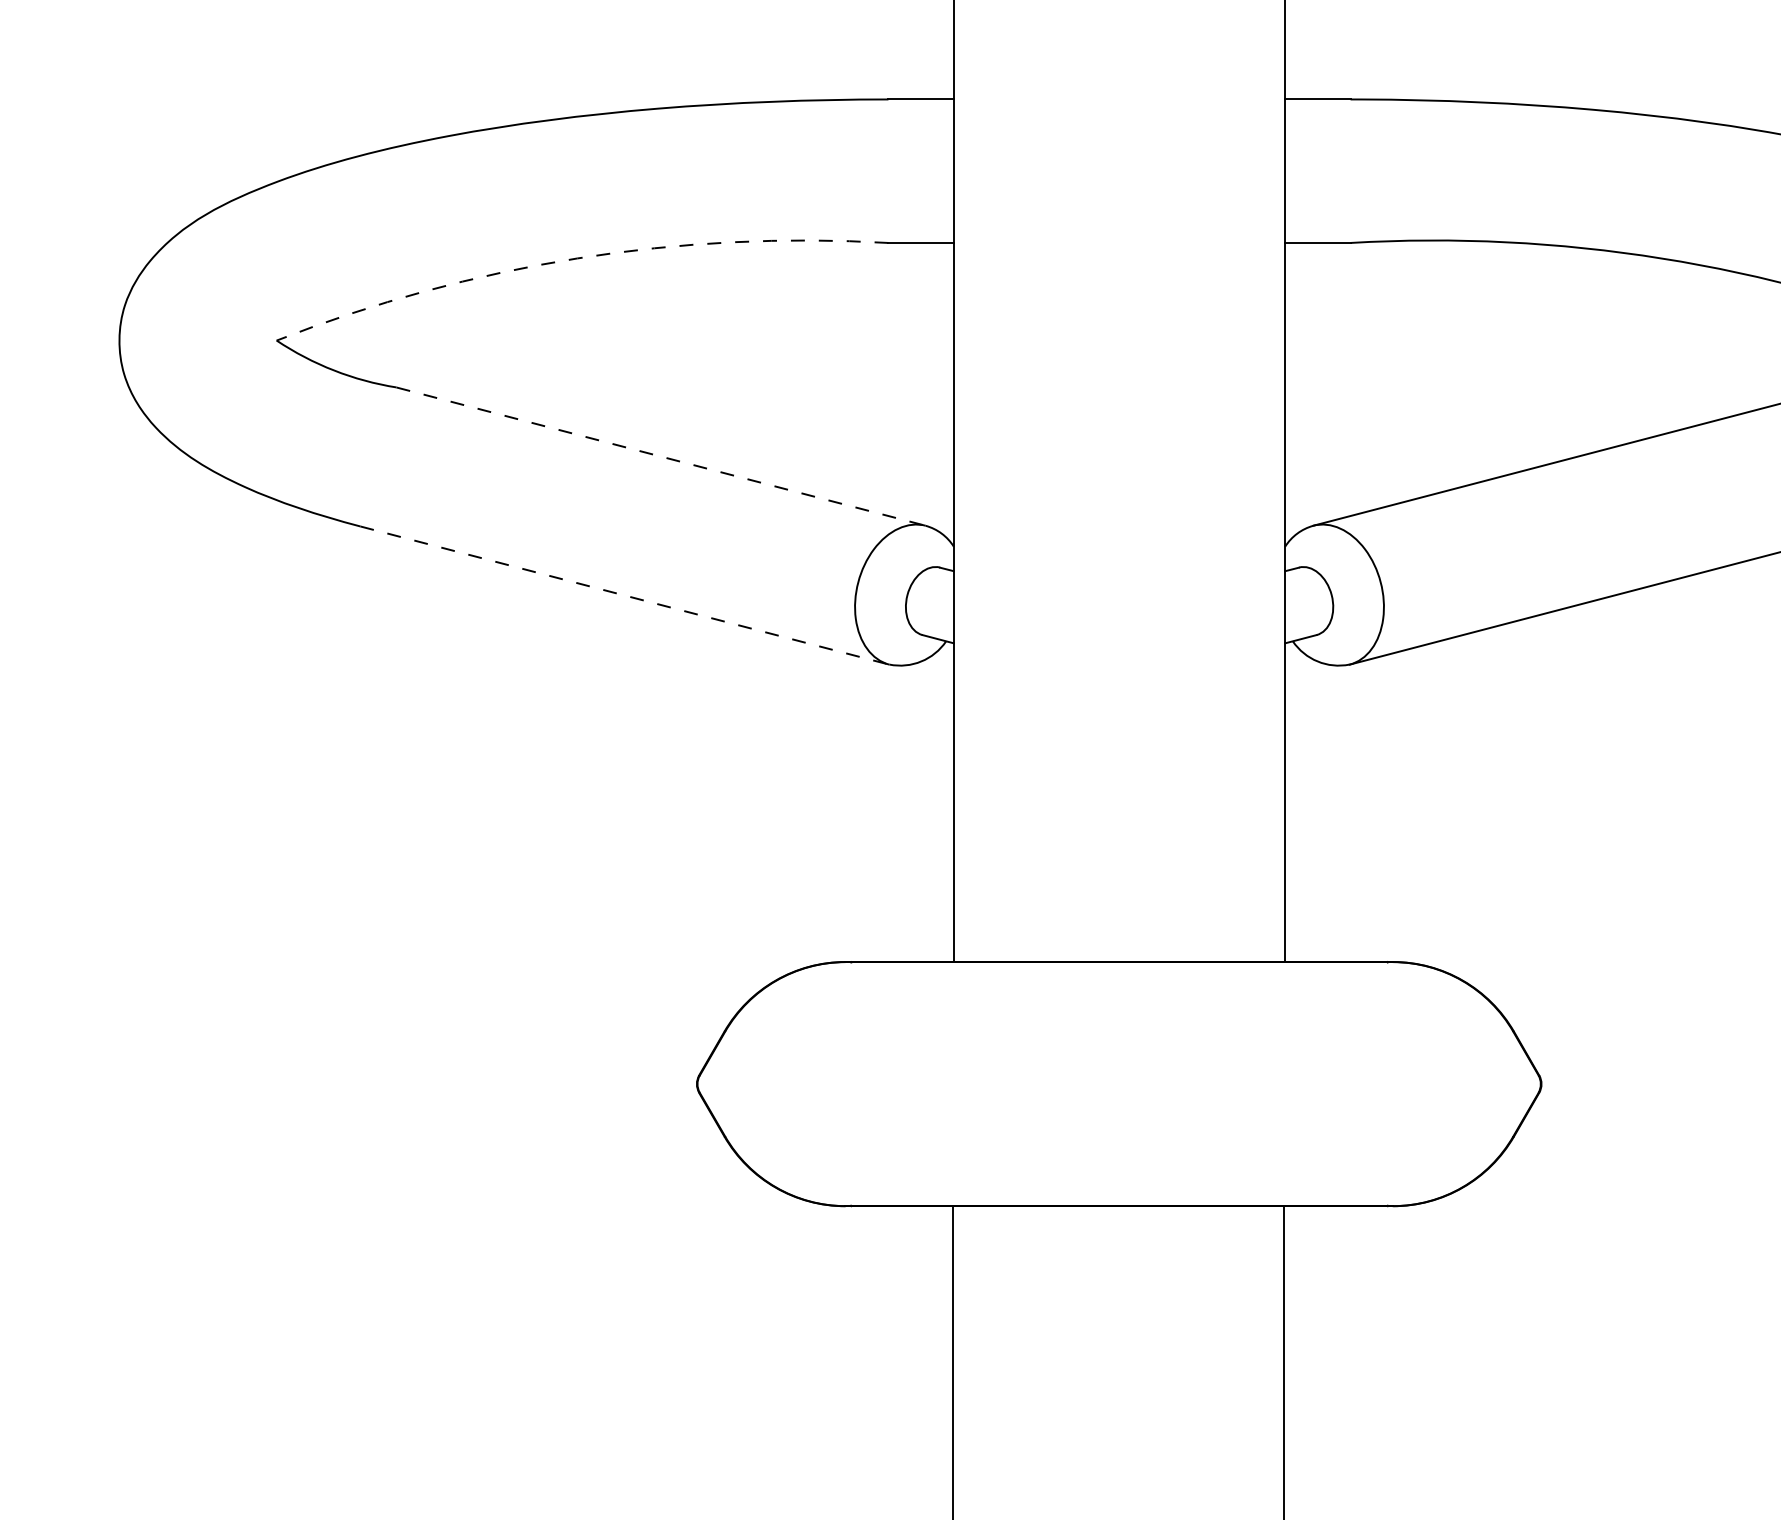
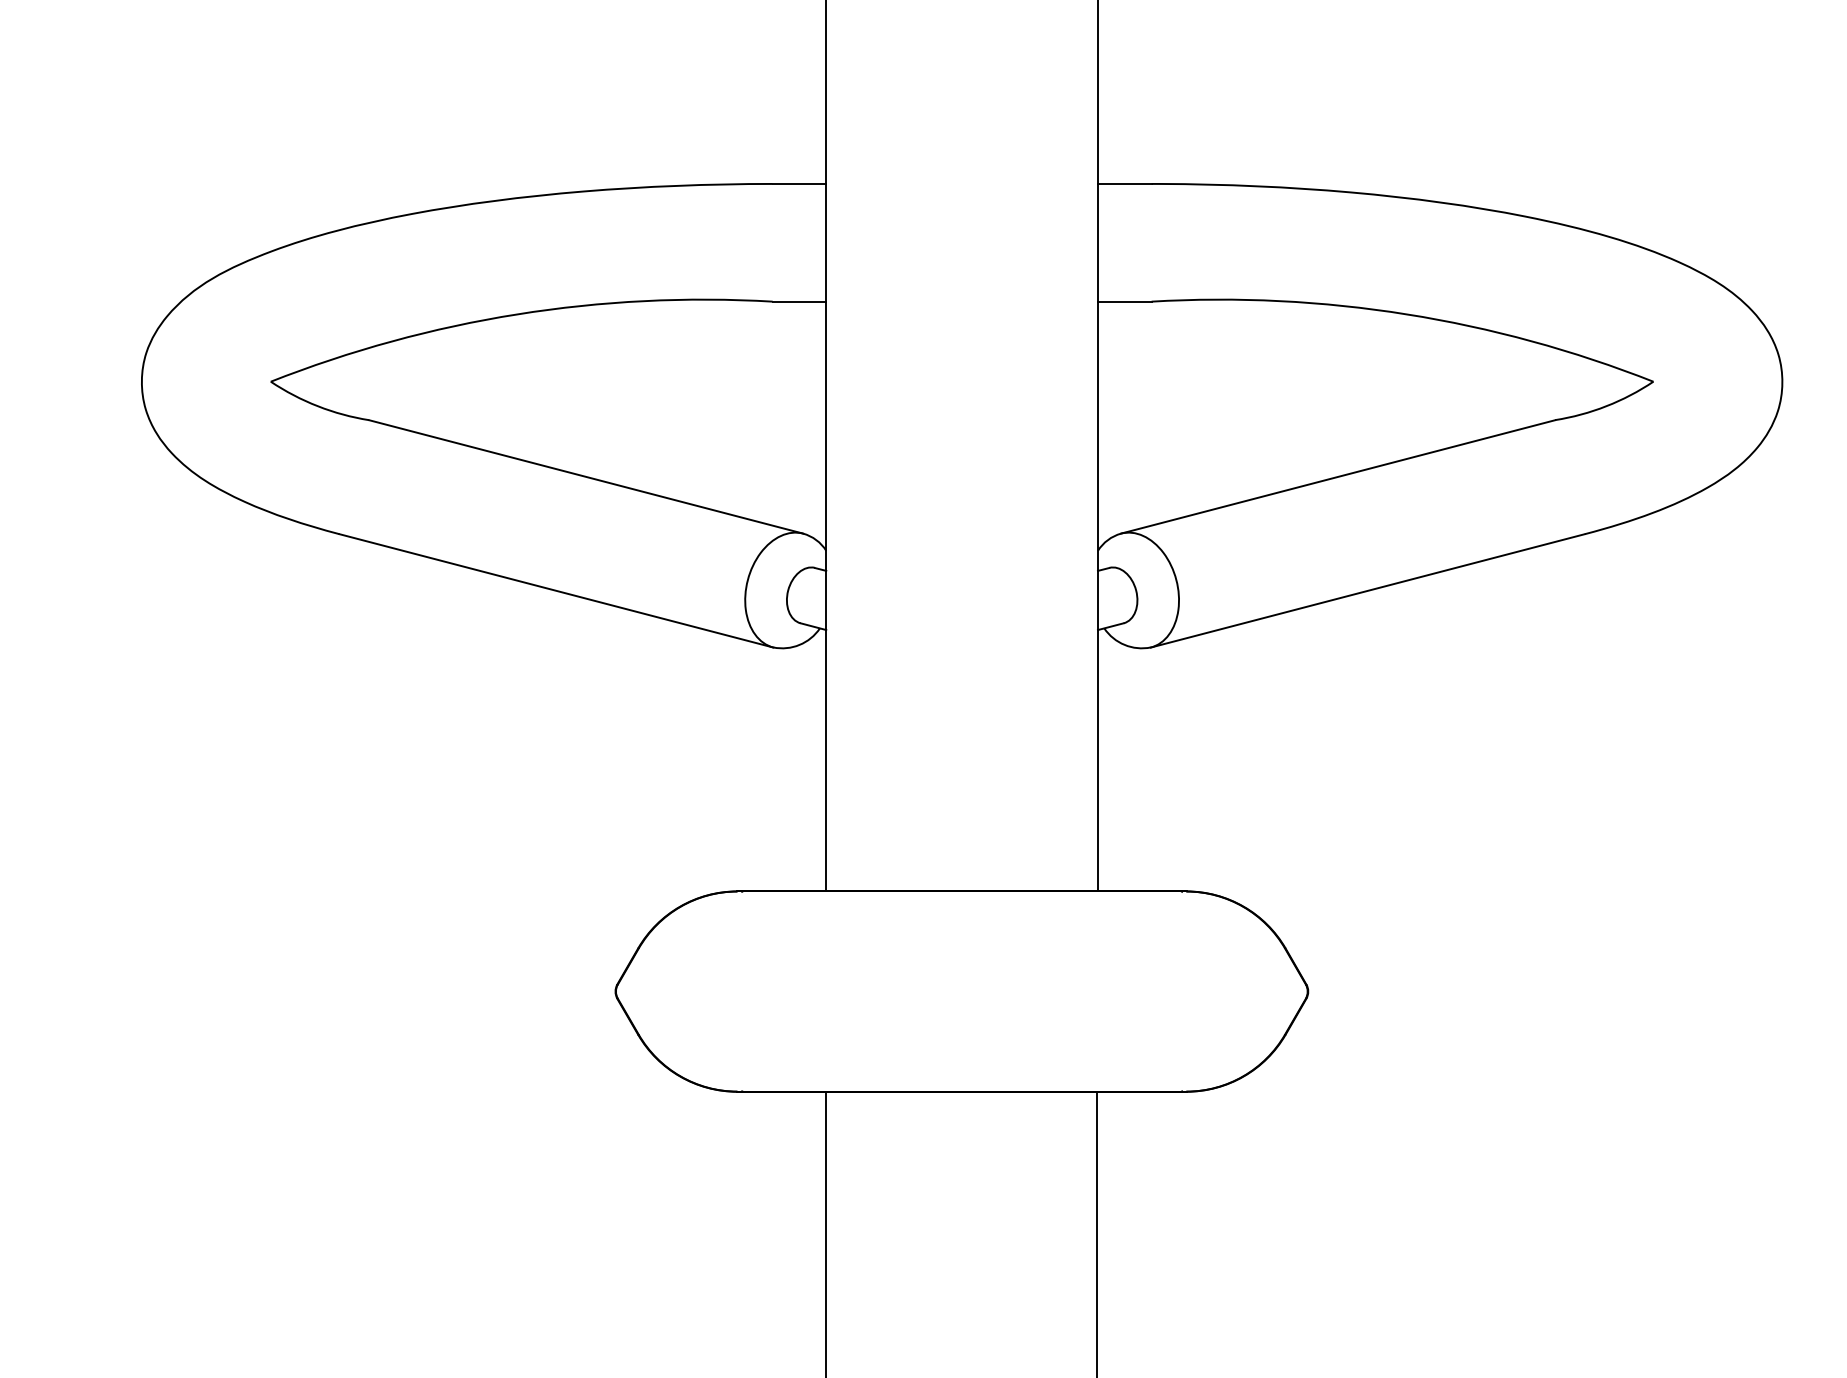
arc: (577, 258) -> (517, 314), dashed -> solid
line: (661, 457) -> (586, 477), dashed -> solid
line: (624, 595) -> (556, 590), dashed -> solid

